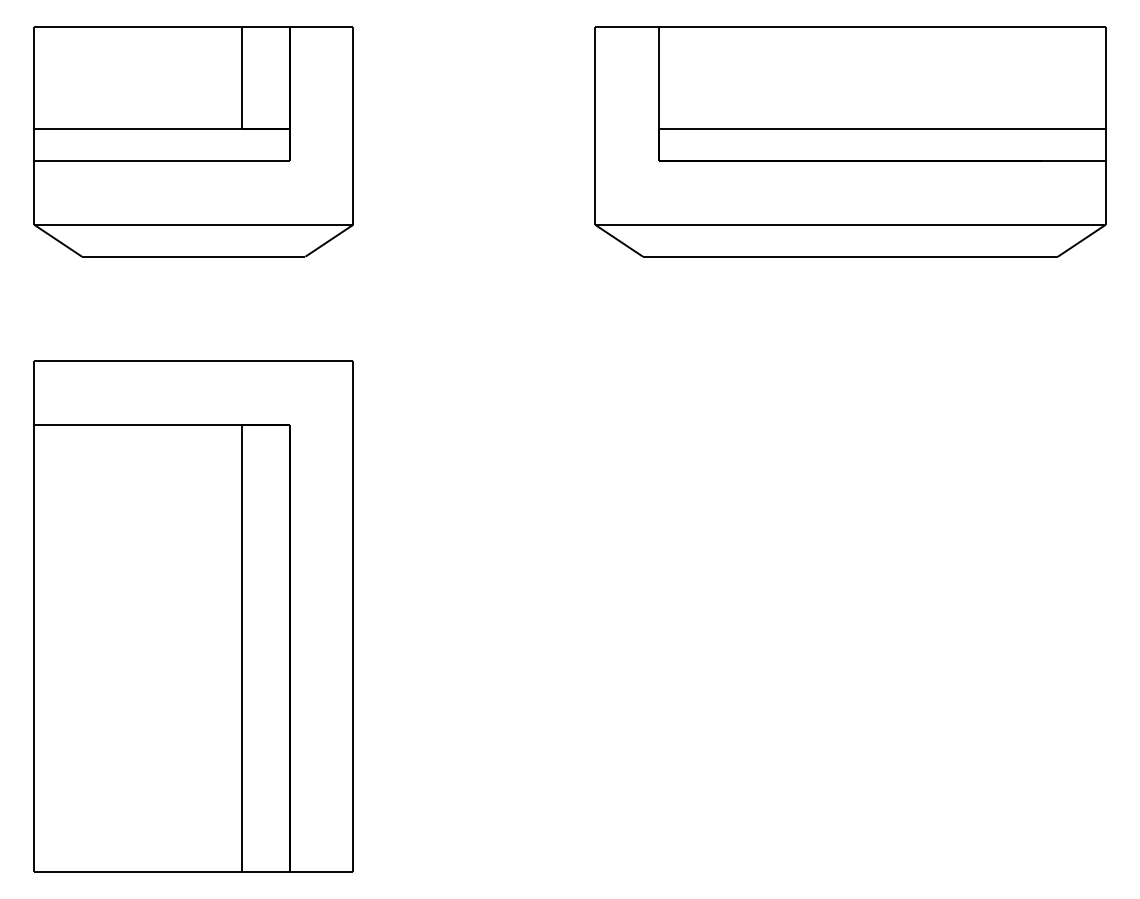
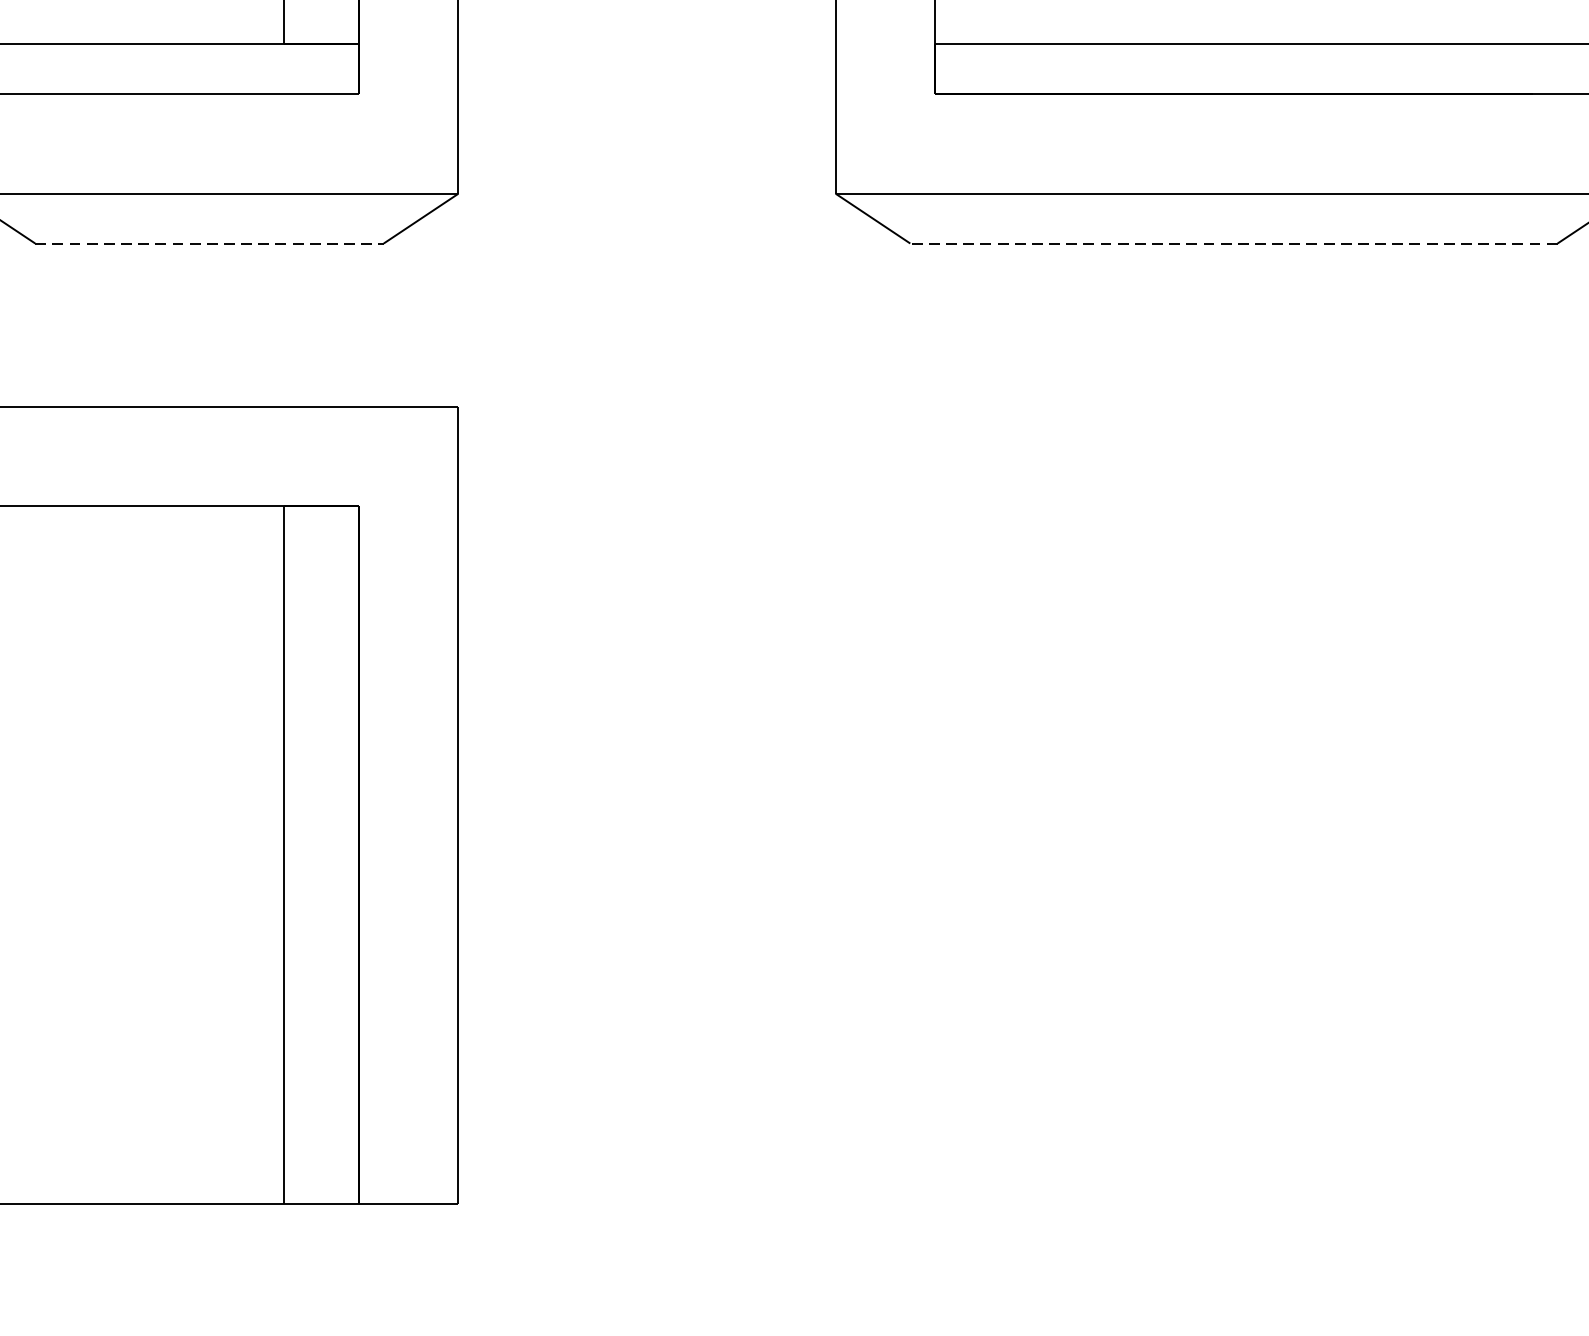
line: (193, 256) -> (209, 243), solid -> dashed
line: (849, 256) -> (1232, 243), solid -> dashed

